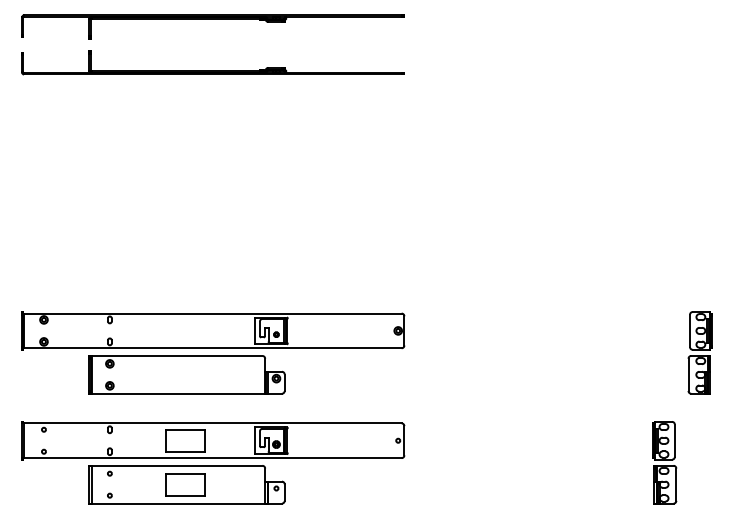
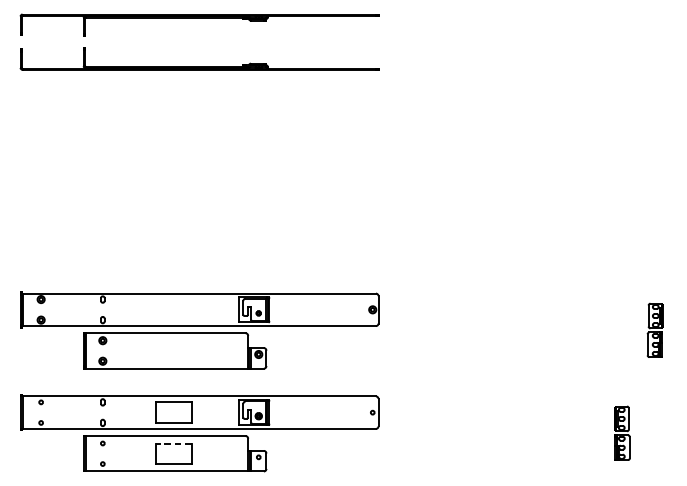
part: (699, 352) -> (654, 330), size x0.7
part: (664, 462) -> (621, 433), size x0.7
line: (184, 473) -> (172, 443), solid -> dashed

